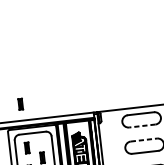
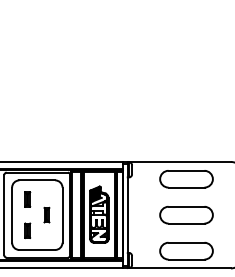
part: (20, 104) -> (25, 139), removed
line: (142, 125) -> (186, 187), dashed -> solid
line: (143, 139) -> (186, 206), dashed -> solid

